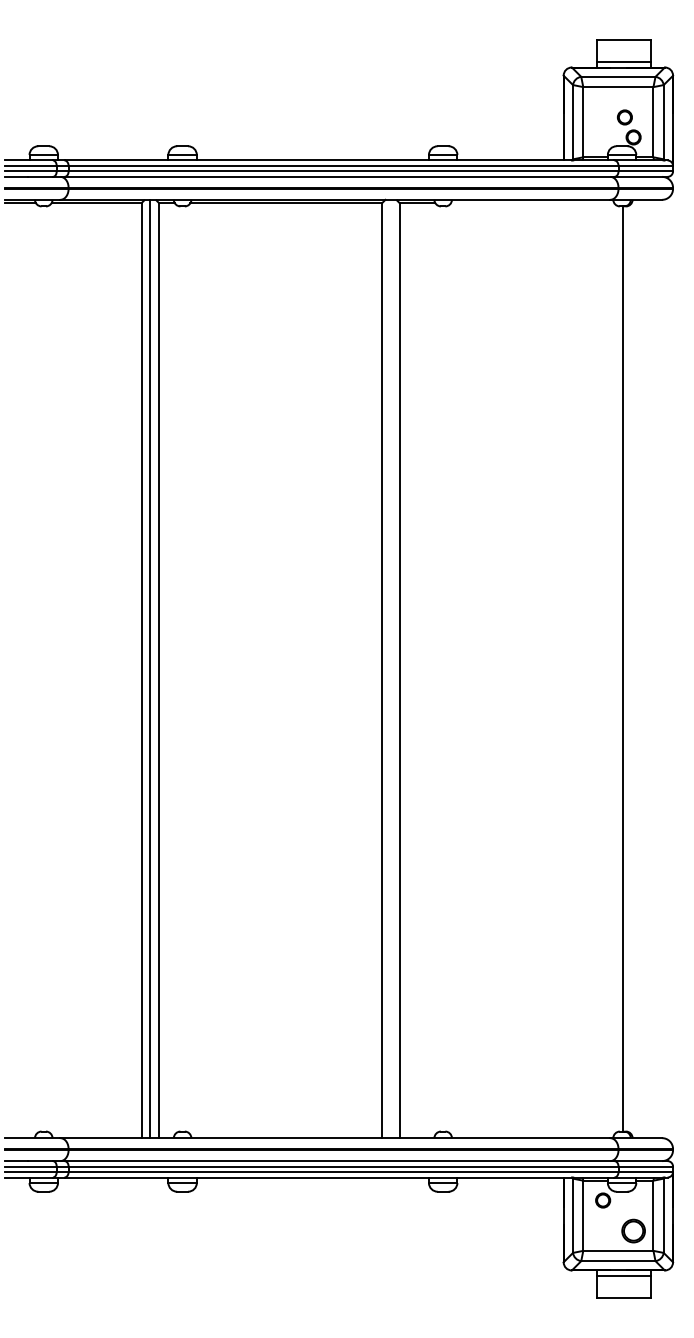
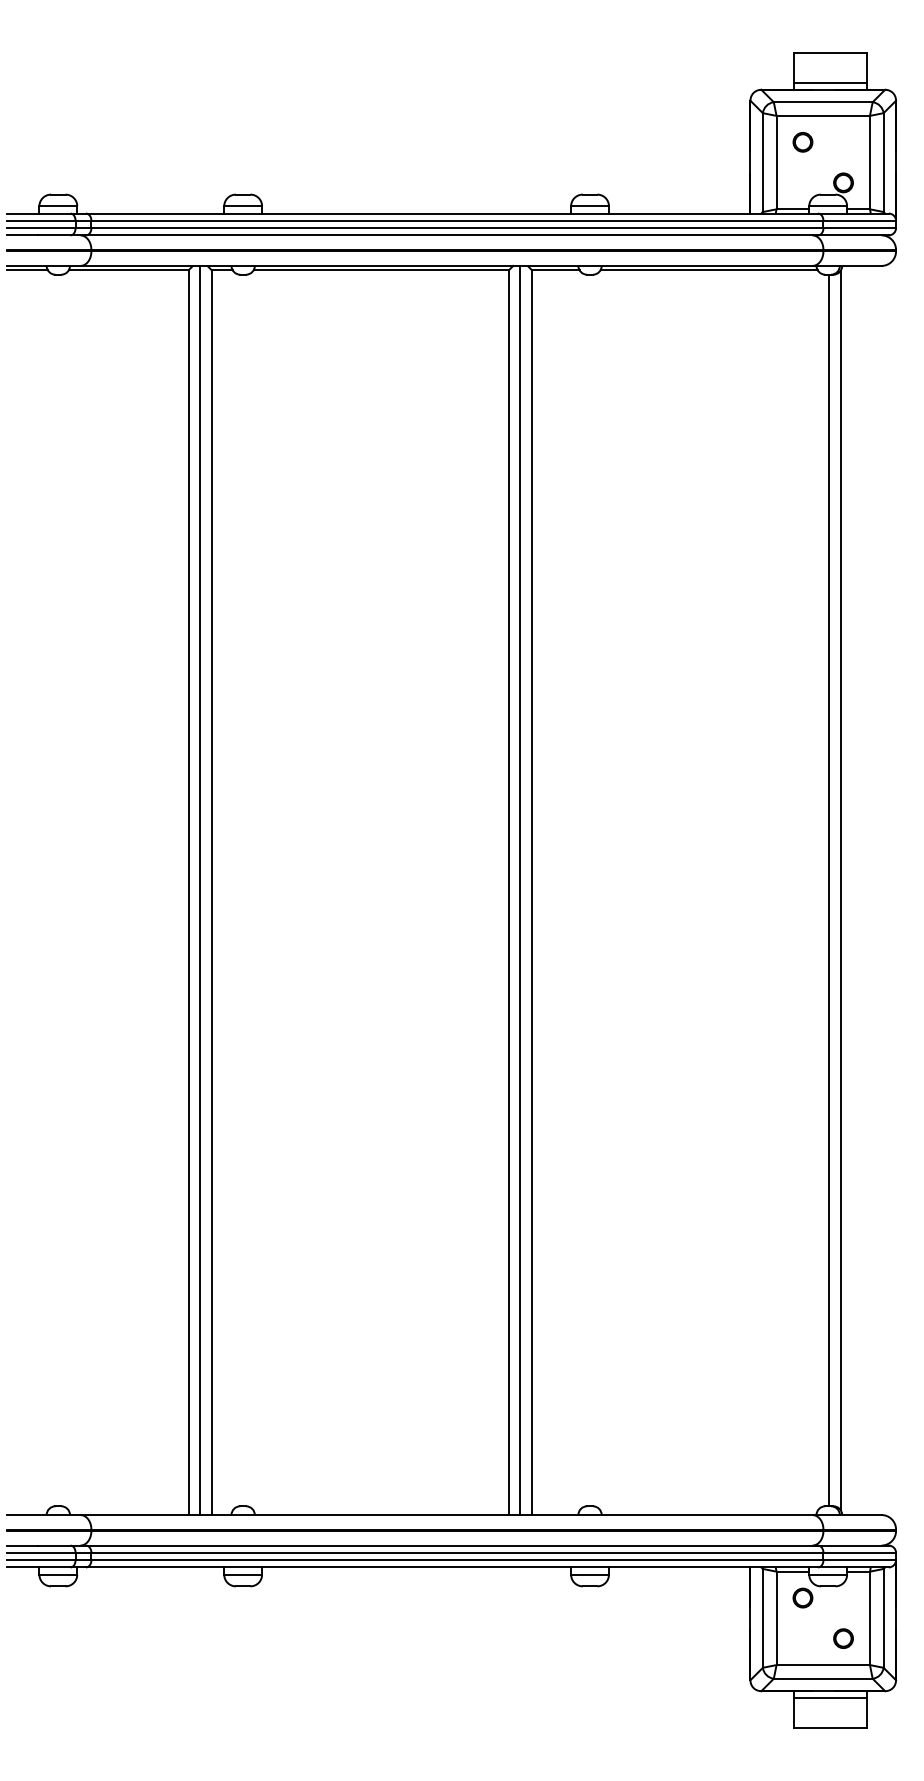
part: (624, 117) -> (802, 142), moved
line: (532, 203) -> (708, 270), added
line: (390, 669) -> (520, 890), added
line: (631, 669) -> (840, 890), added
circle: (633, 1230) -> (843, 1638), size x0.62

